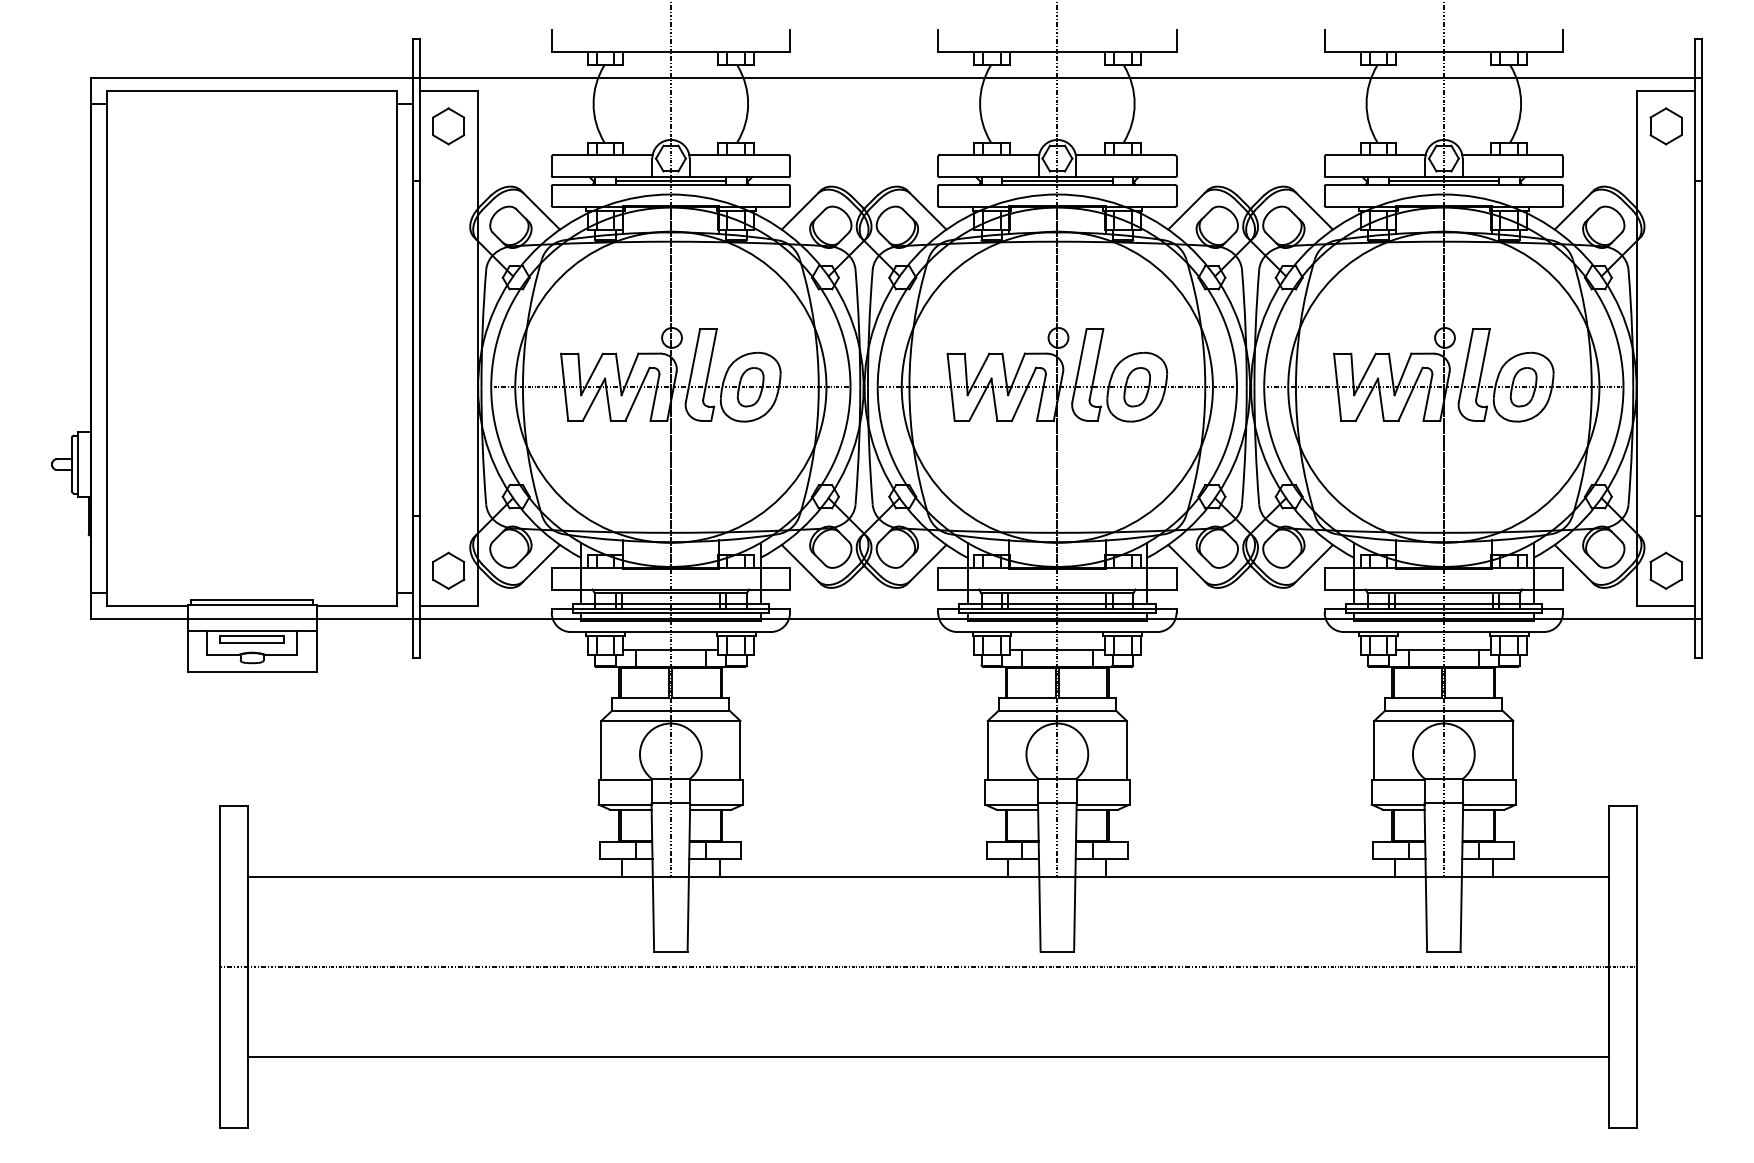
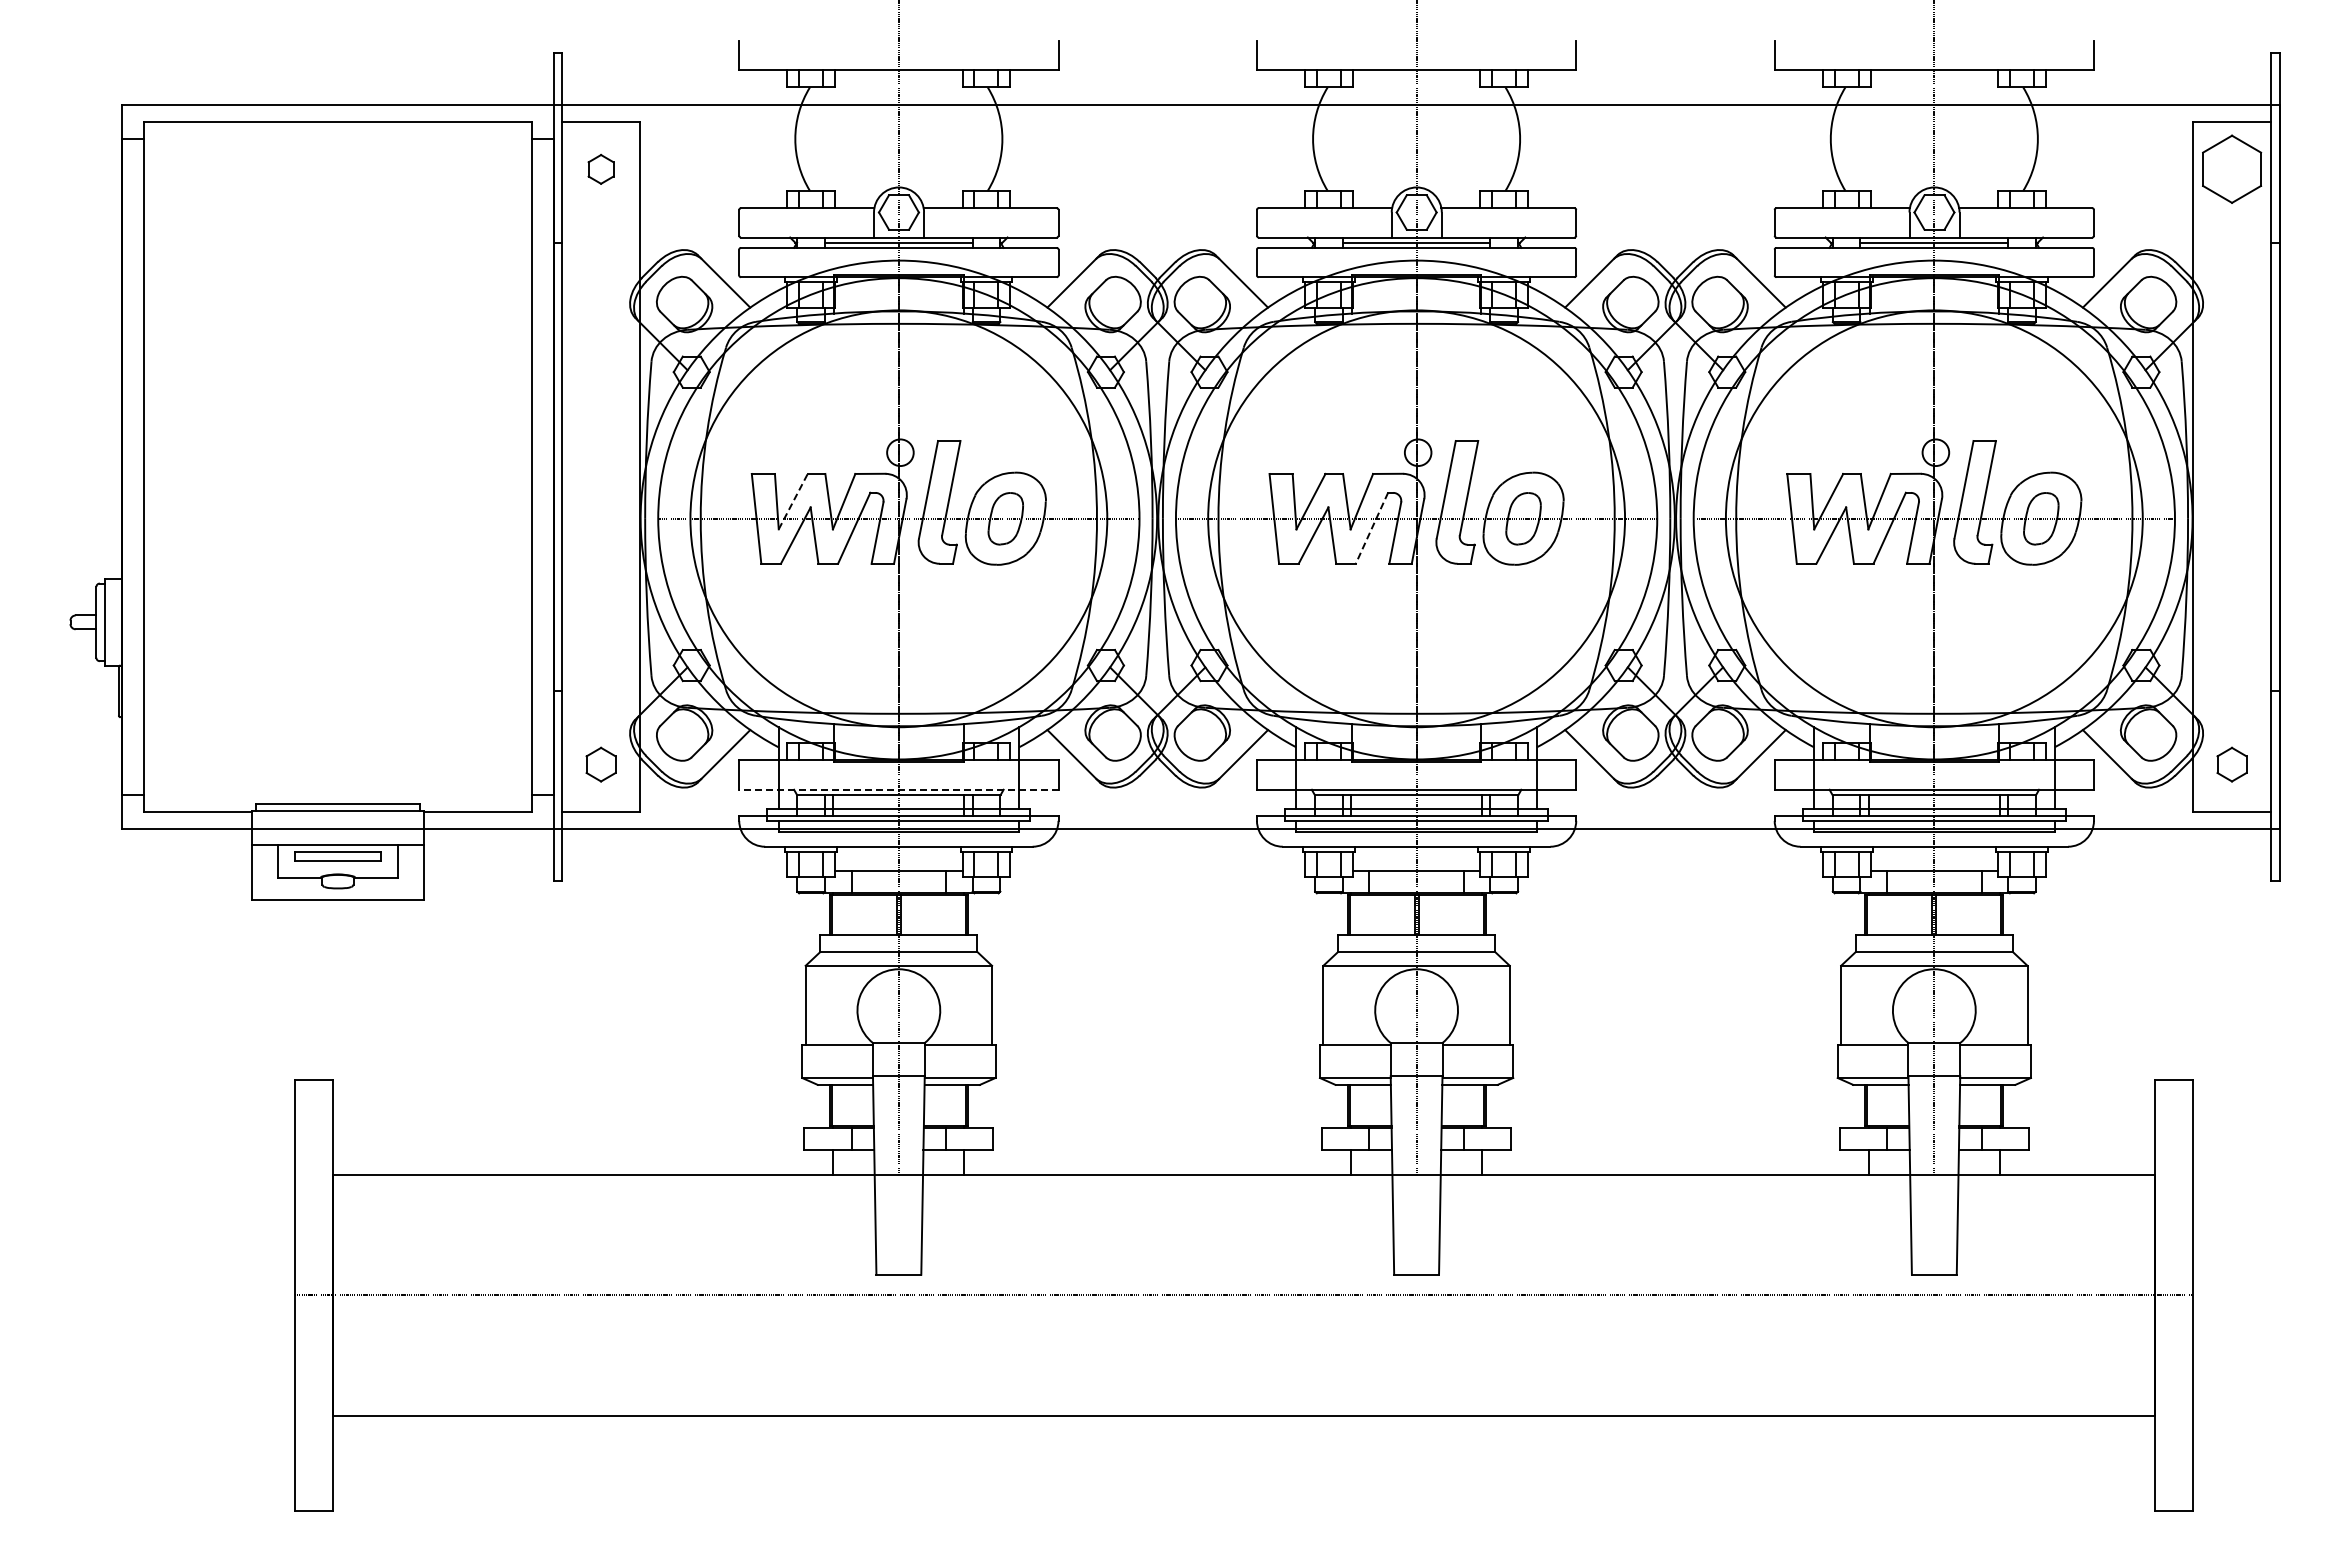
part: (448, 126) -> (600, 169), size x0.6
part: (1665, 126) -> (2231, 169), size x1.4
line: (592, 374) -> (793, 501), solid -> dashed
line: (1023, 394) -> (1371, 528), solid -> dashed
part: (448, 570) -> (600, 764), size x0.7
part: (1665, 570) -> (2231, 764), size x0.7
line: (670, 589) -> (898, 789), solid -> dashed

